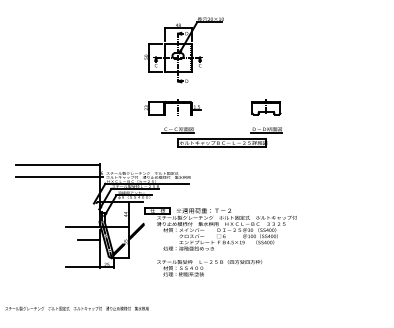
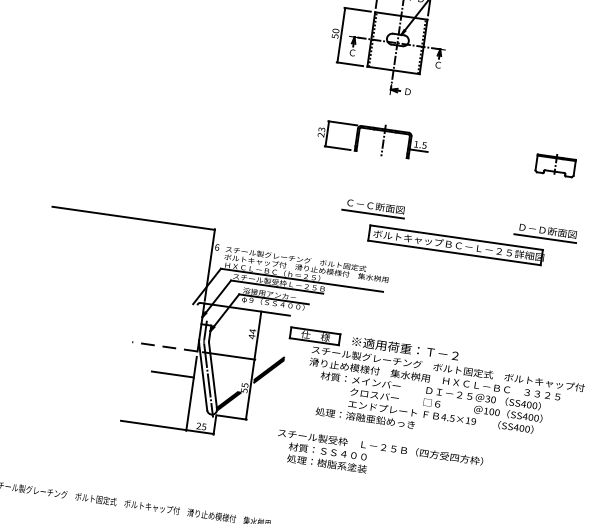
part: (266, 107) -> (555, 164), size x0.7
part: (221, 137) -> (456, 234), moved
line: (59, 177) -> (133, 243), removed
line: (82, 227) -> (164, 347), solid -> dashed
text: (209, 268) -> (378, 459), moved

